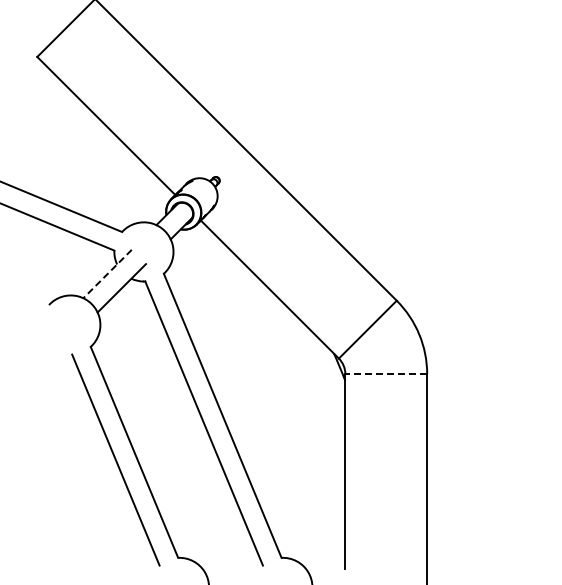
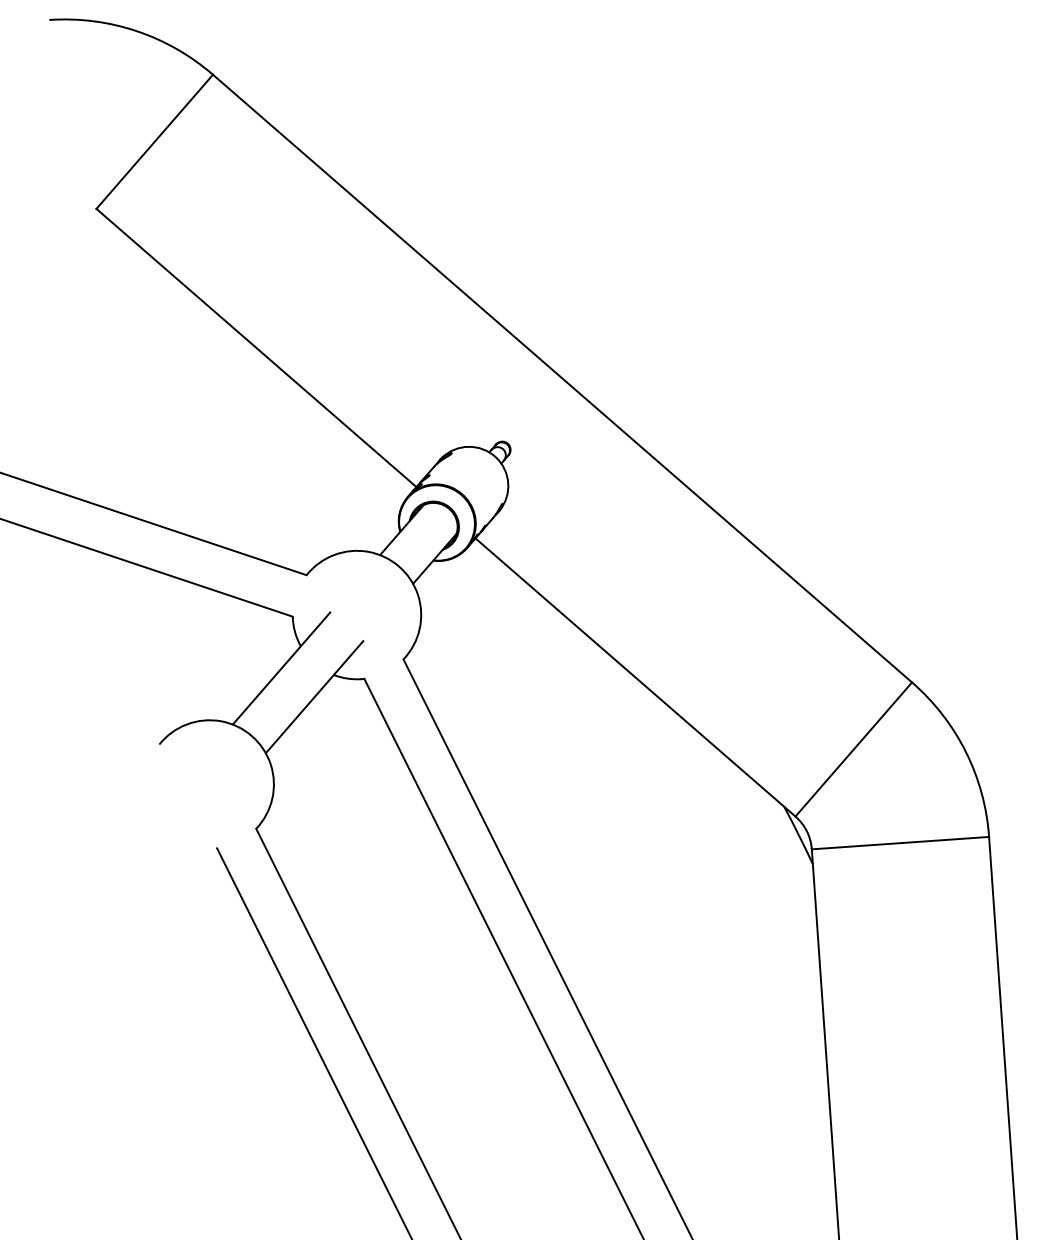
line: (107, 274) -> (281, 669), dashed -> solid
line: (386, 374) -> (900, 843), dashed -> solid

